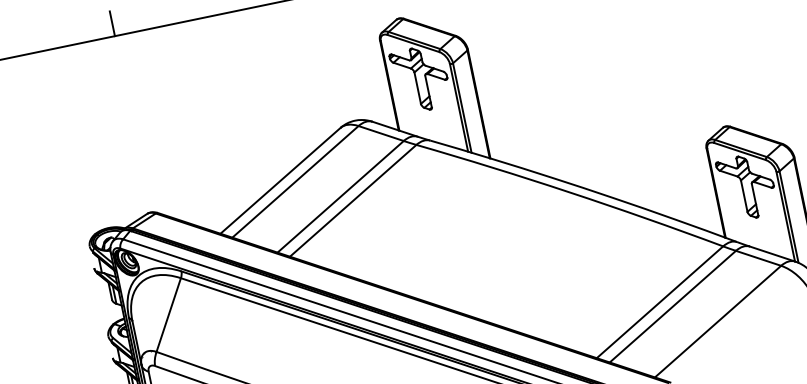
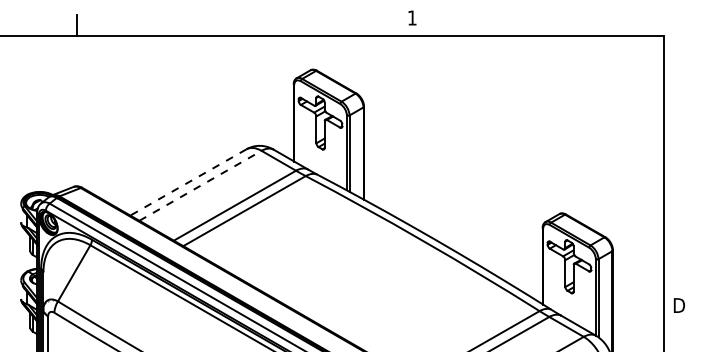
line: (280, 180) -> (188, 182), solid -> dashed
line: (295, 181) -> (200, 185), solid -> dashed

